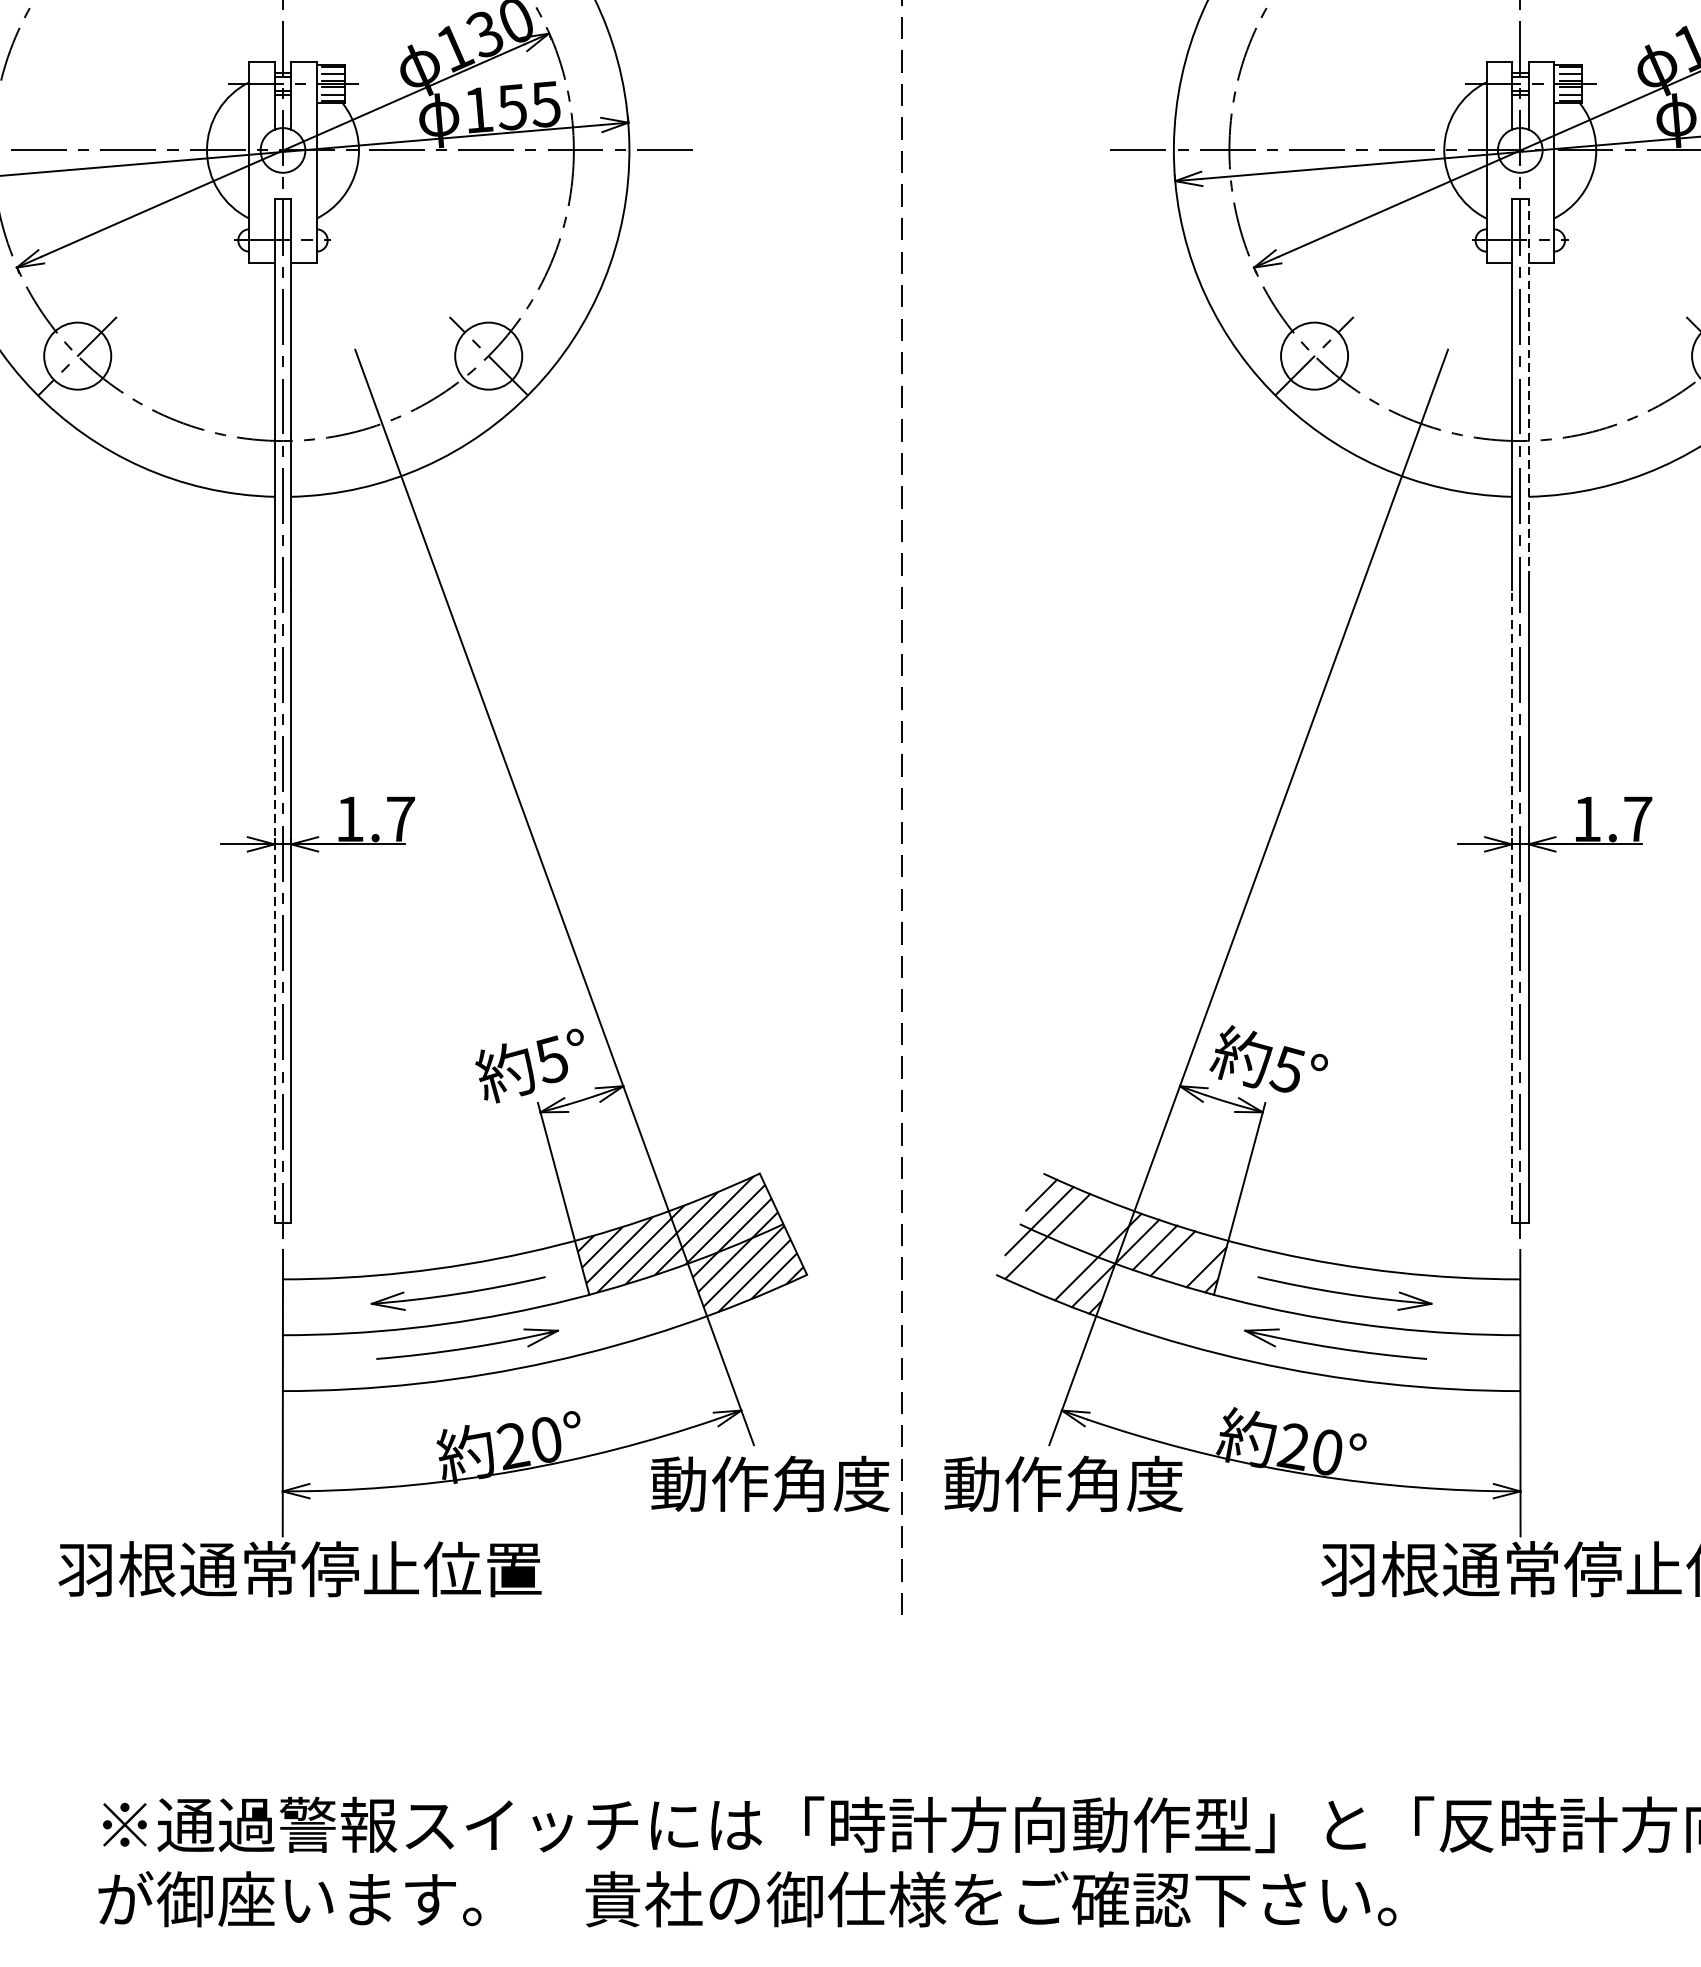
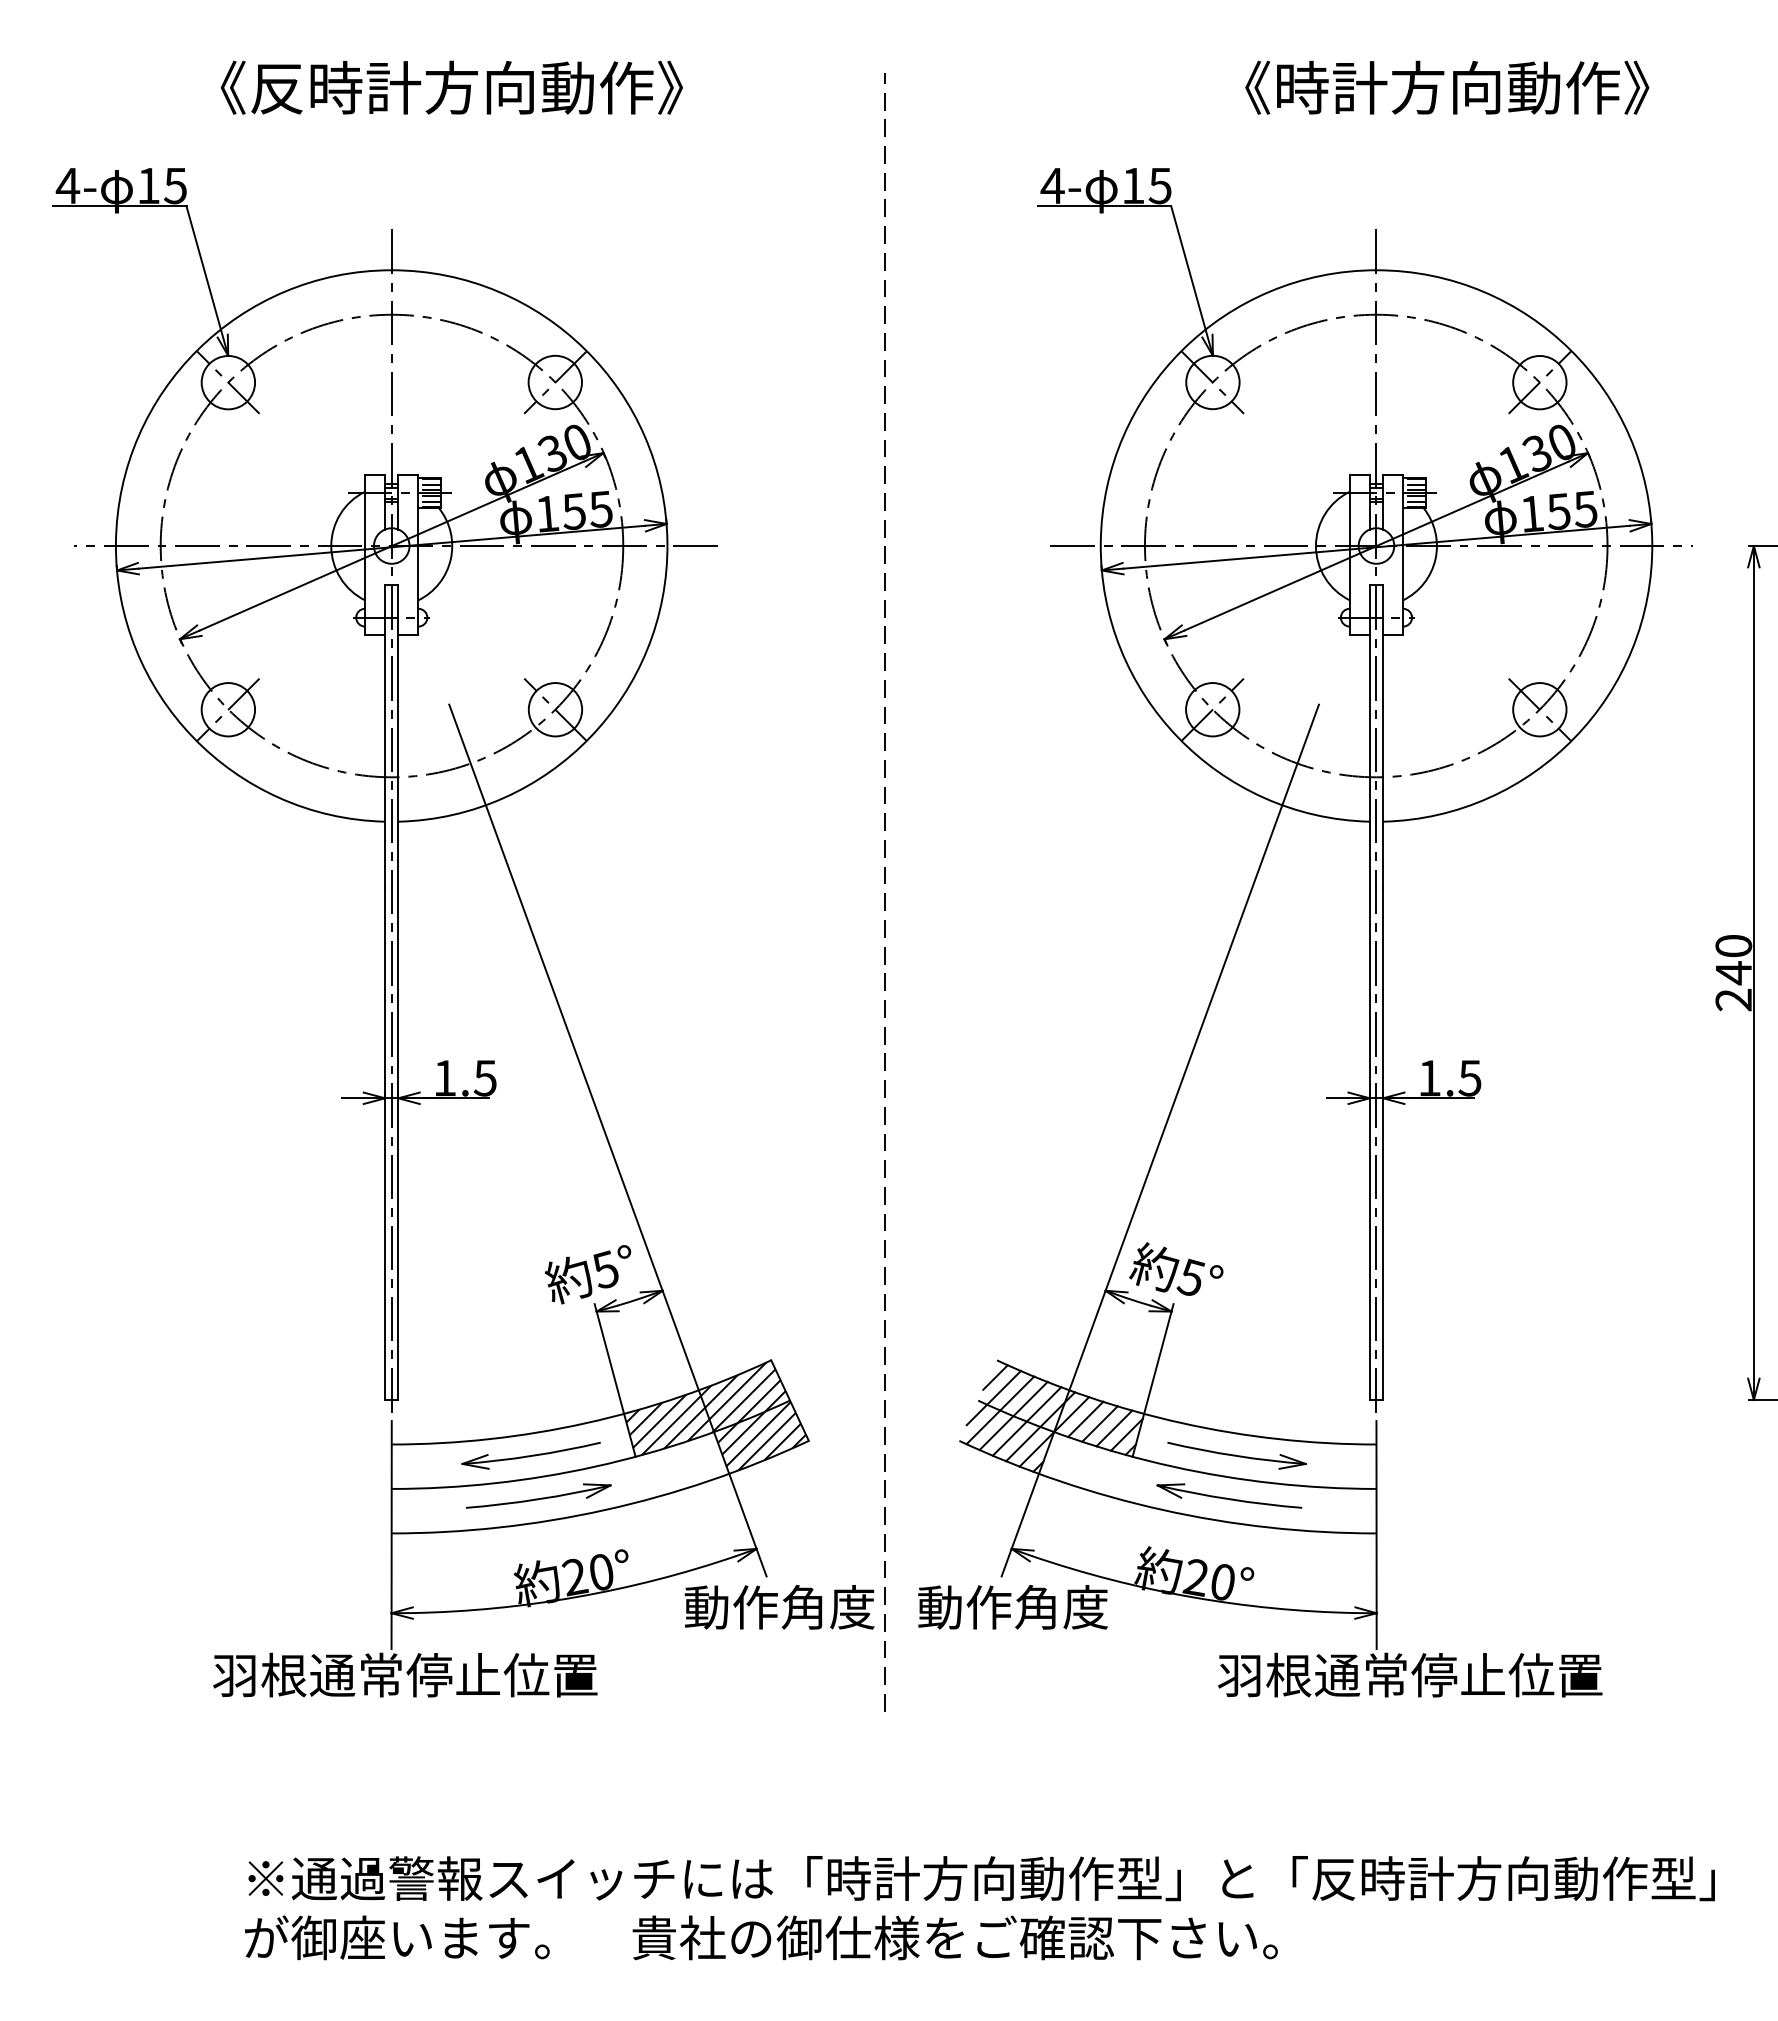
line: (1529, 388) -> (1383, 735), dashed -> solid
text: (399, 819) -> (484, 1078), 1.7 -> 1.5
text: (1637, 819) -> (1469, 1078), 1.7 -> 1.5
line: (275, 901) -> (385, 1143), dashed -> solid
line: (1511, 906) -> (1369, 1147), dashed -> solid
line: (1064, 1242) -> (1013, 1415), added
line: (1080, 1250) -> (1026, 1421), added
line: (1191, 1259) -> (1114, 1428), added

